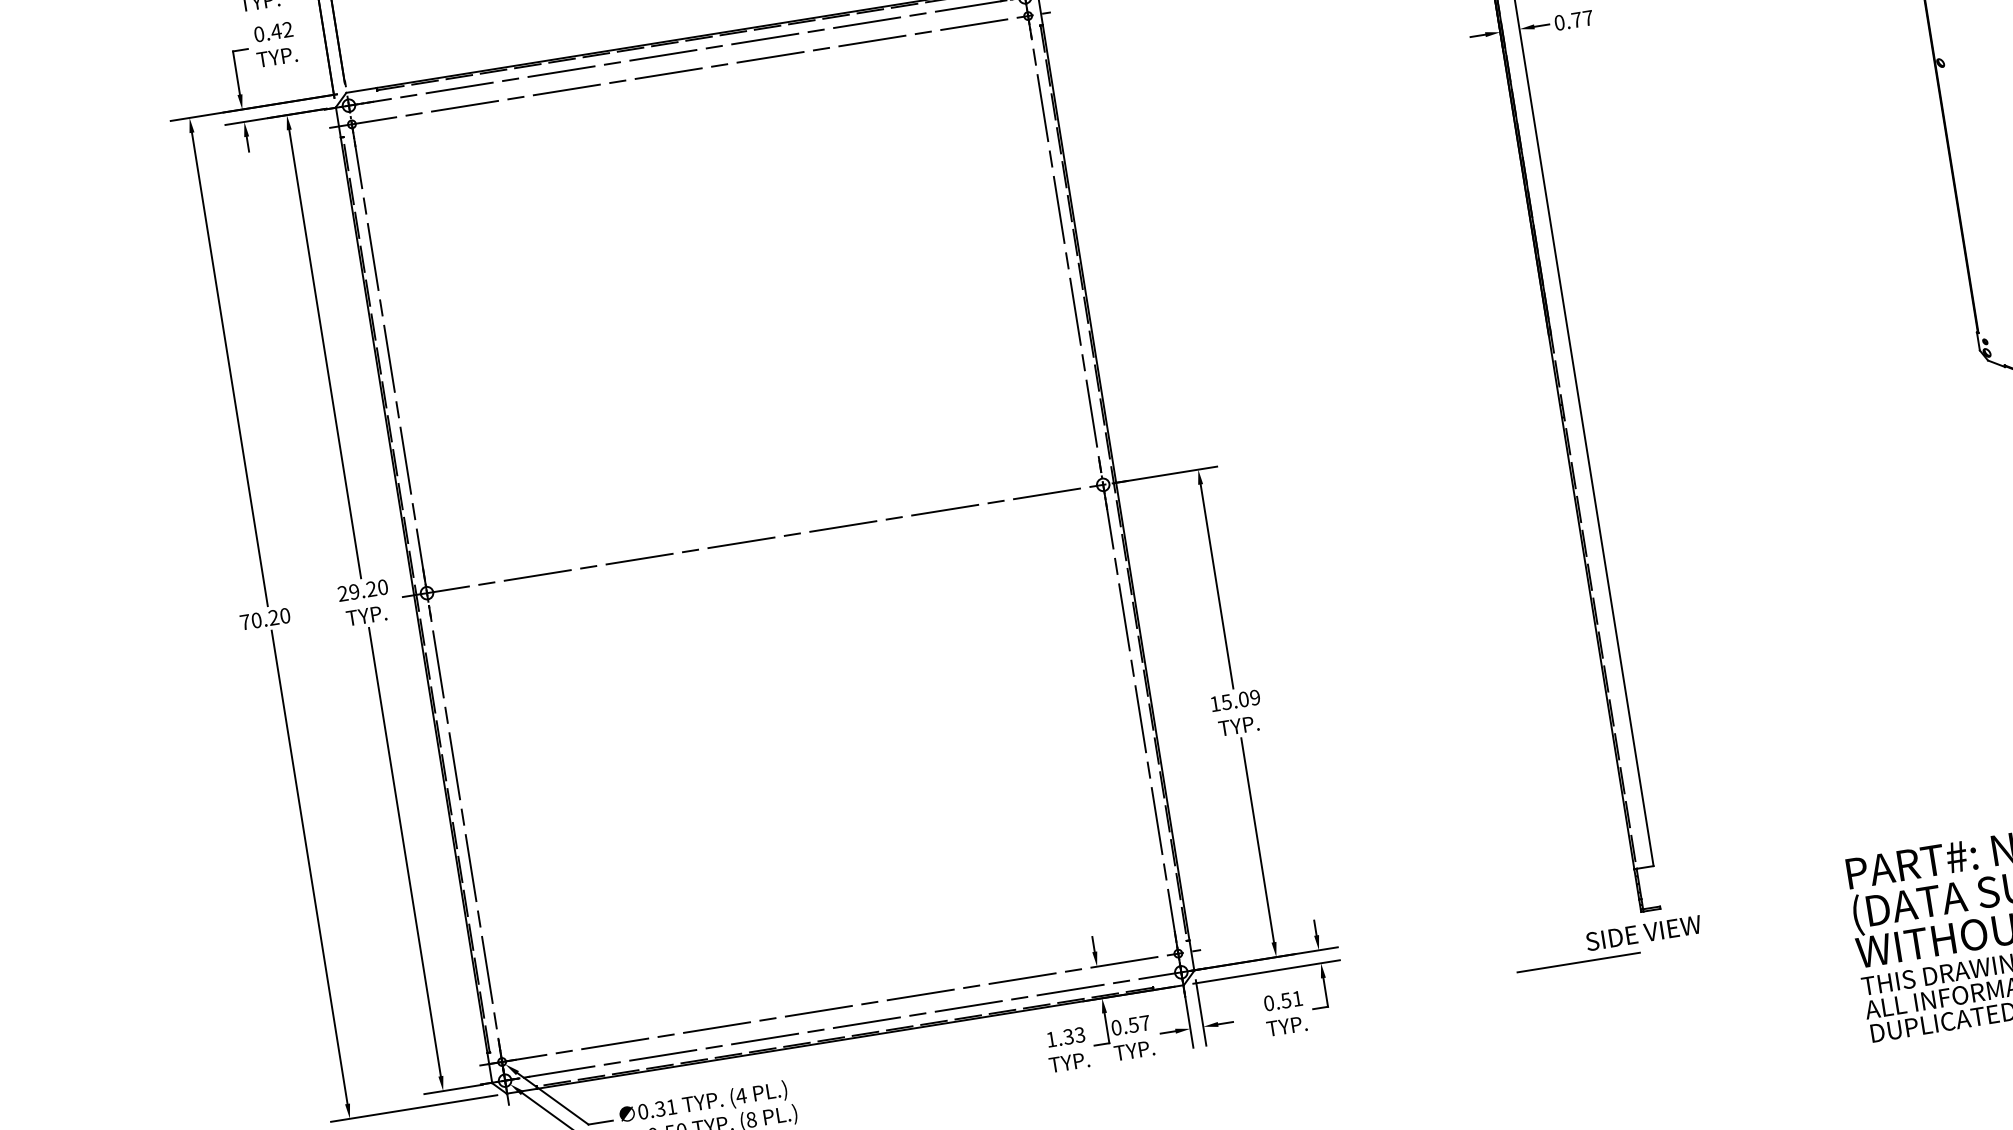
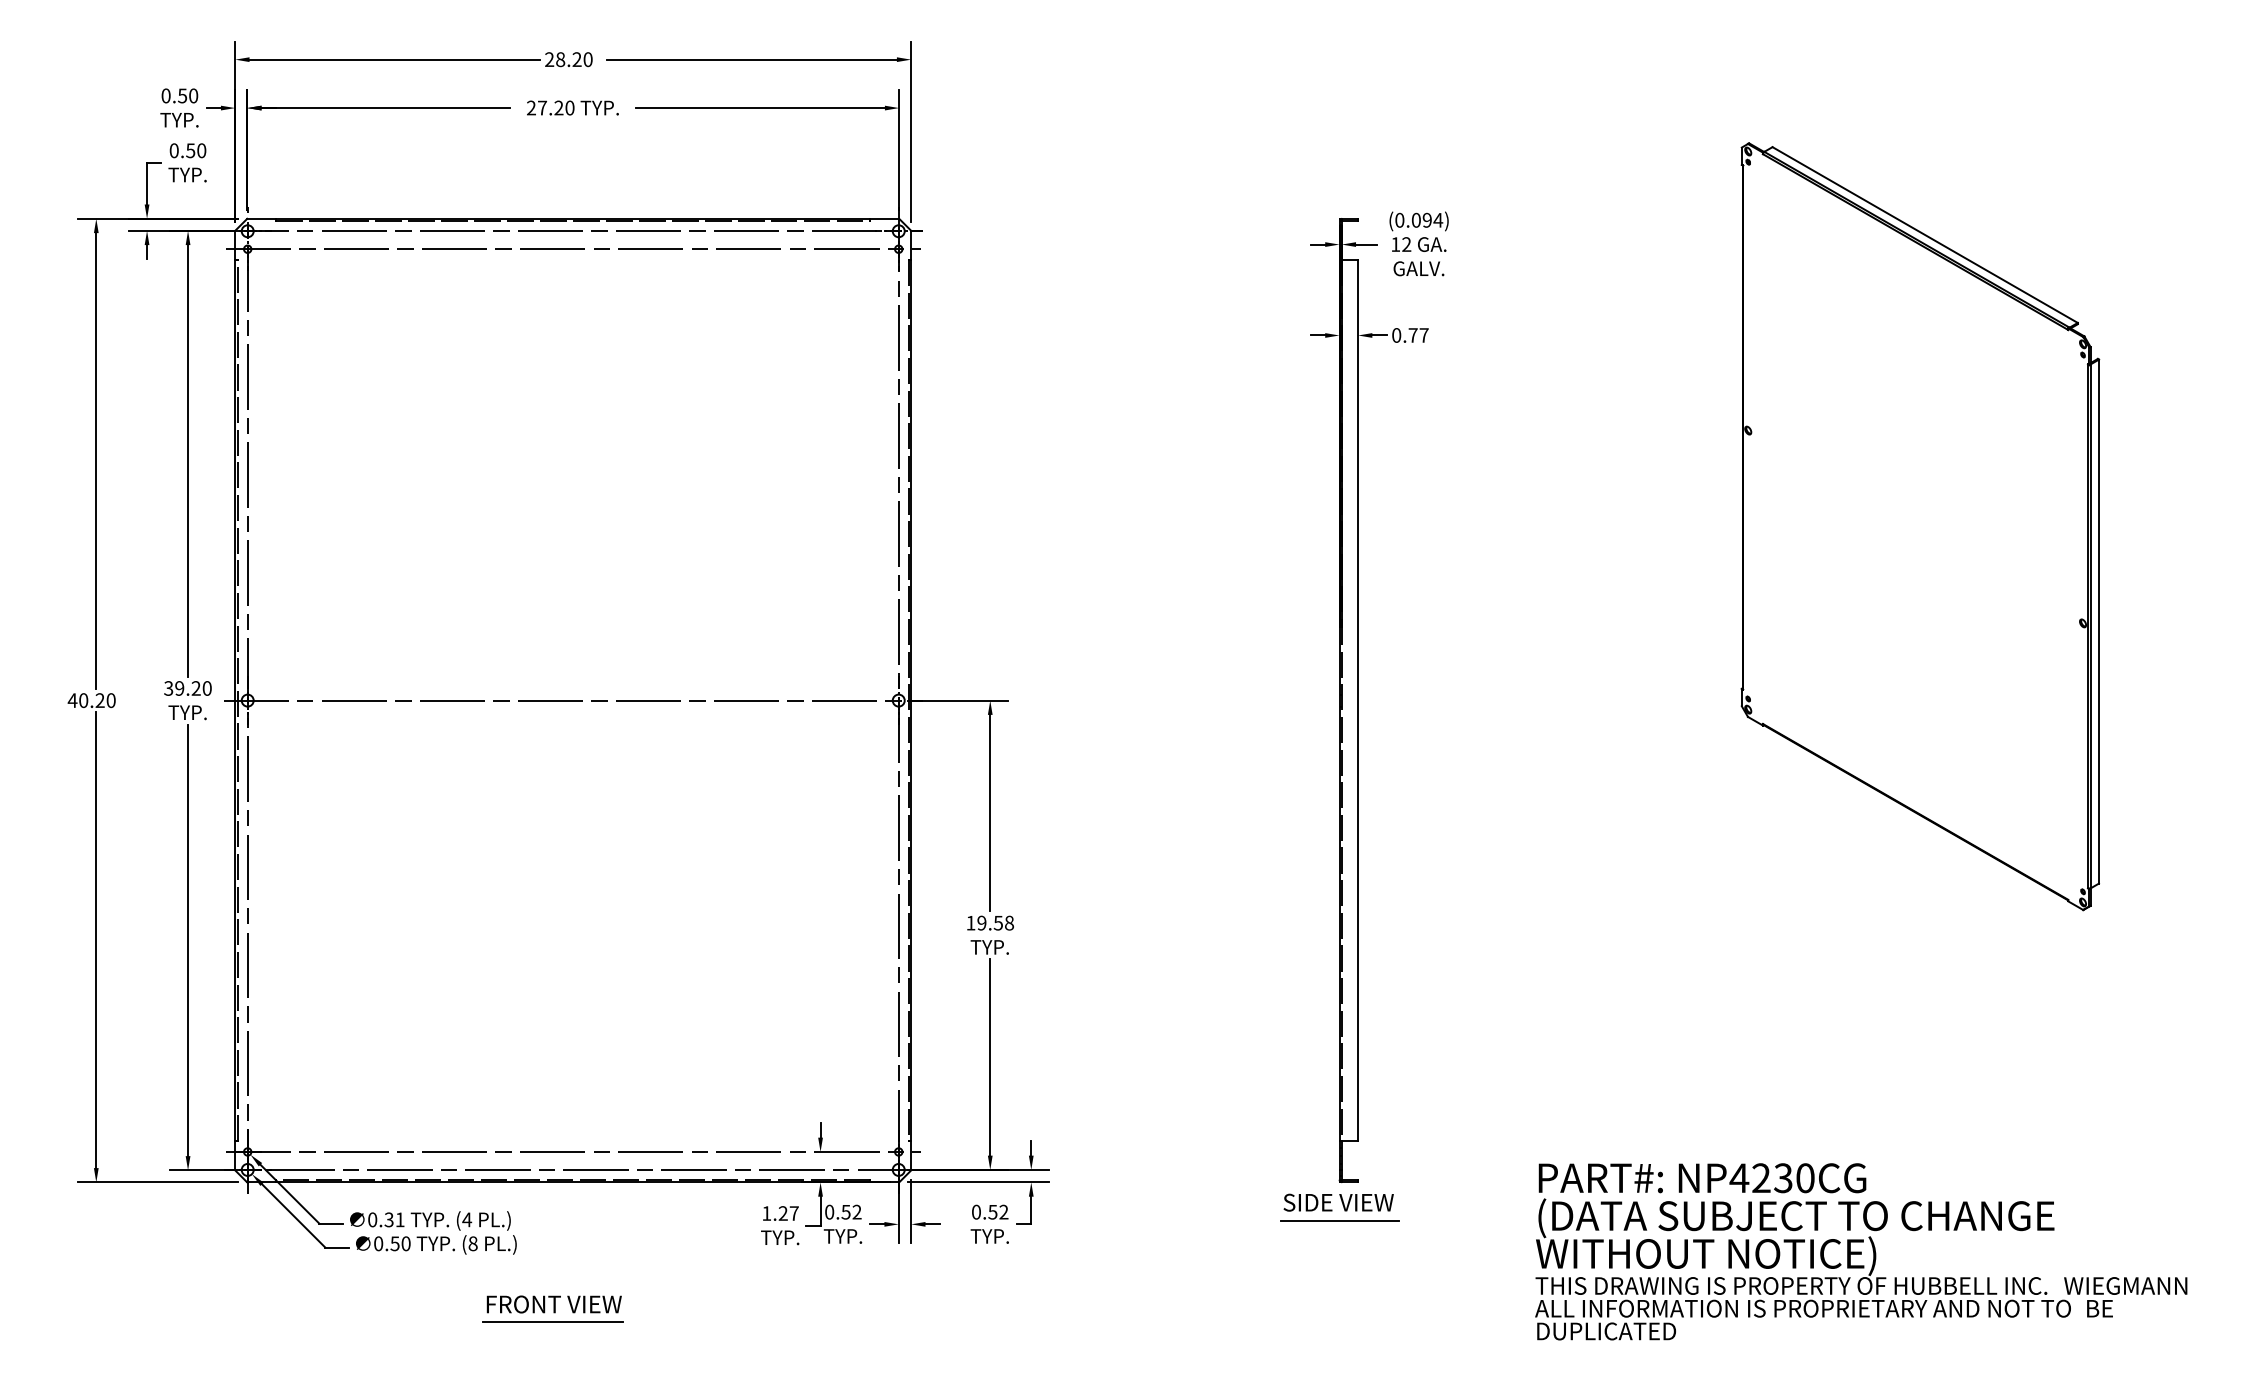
text: (281, 30) -> (195, 150), 0.42 -> 0.50
text: (342, 593) -> (168, 688), 29.20 -> 39.20
text: (245, 622) -> (72, 700), 70.20 -> 40.20
text: (1240, 699) -> (995, 922), 15.09 -> 19.58
line: (1577, 962) -> (1339, 1220), moved
text: (1297, 998) -> (1003, 1211), 0.51 -> 0.52
text: (1144, 1022) -> (856, 1211), 0.57 -> 0.52
text: (1074, 1035) -> (788, 1213), 1.33 -> 1.27

